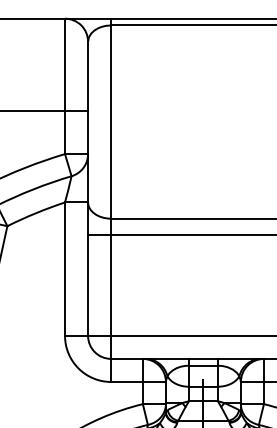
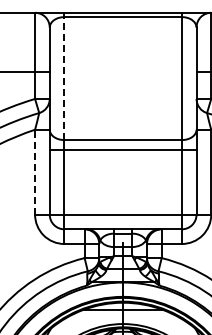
line: (111, 121) -> (64, 78), solid -> dashed
line: (65, 268) -> (35, 171), solid -> dashed

